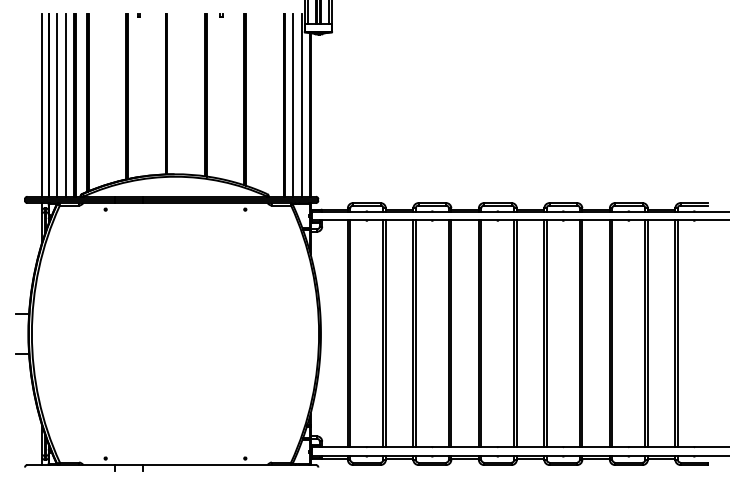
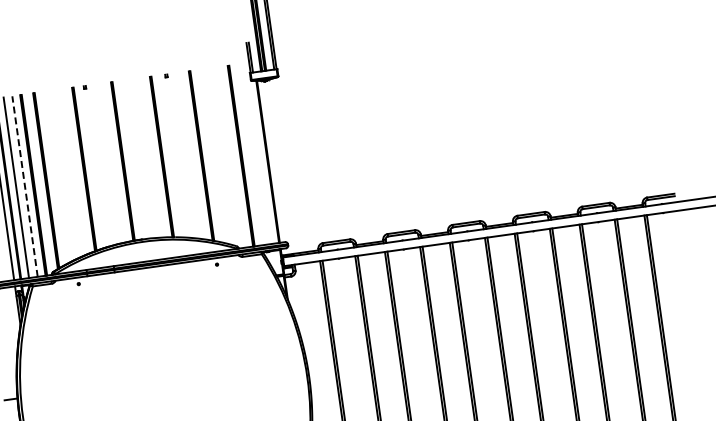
line: (66, 105) -> (25, 186), solid -> dashed
line: (293, 105) -> (250, 154), removed
line: (301, 105) -> (258, 153), removed

